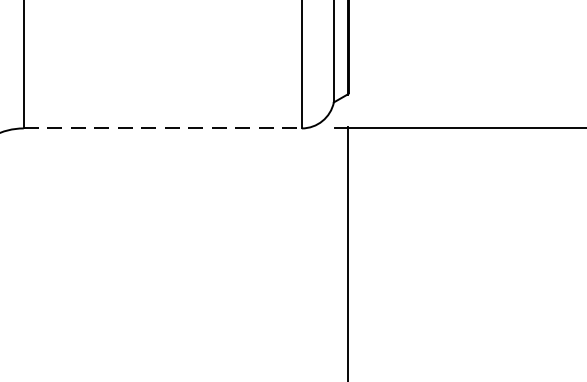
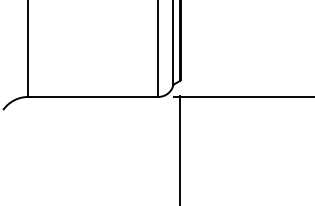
line: (162, 127) -> (93, 96), dashed -> solid

